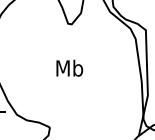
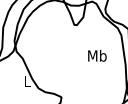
text: (69, 67) -> (97, 55), moved

